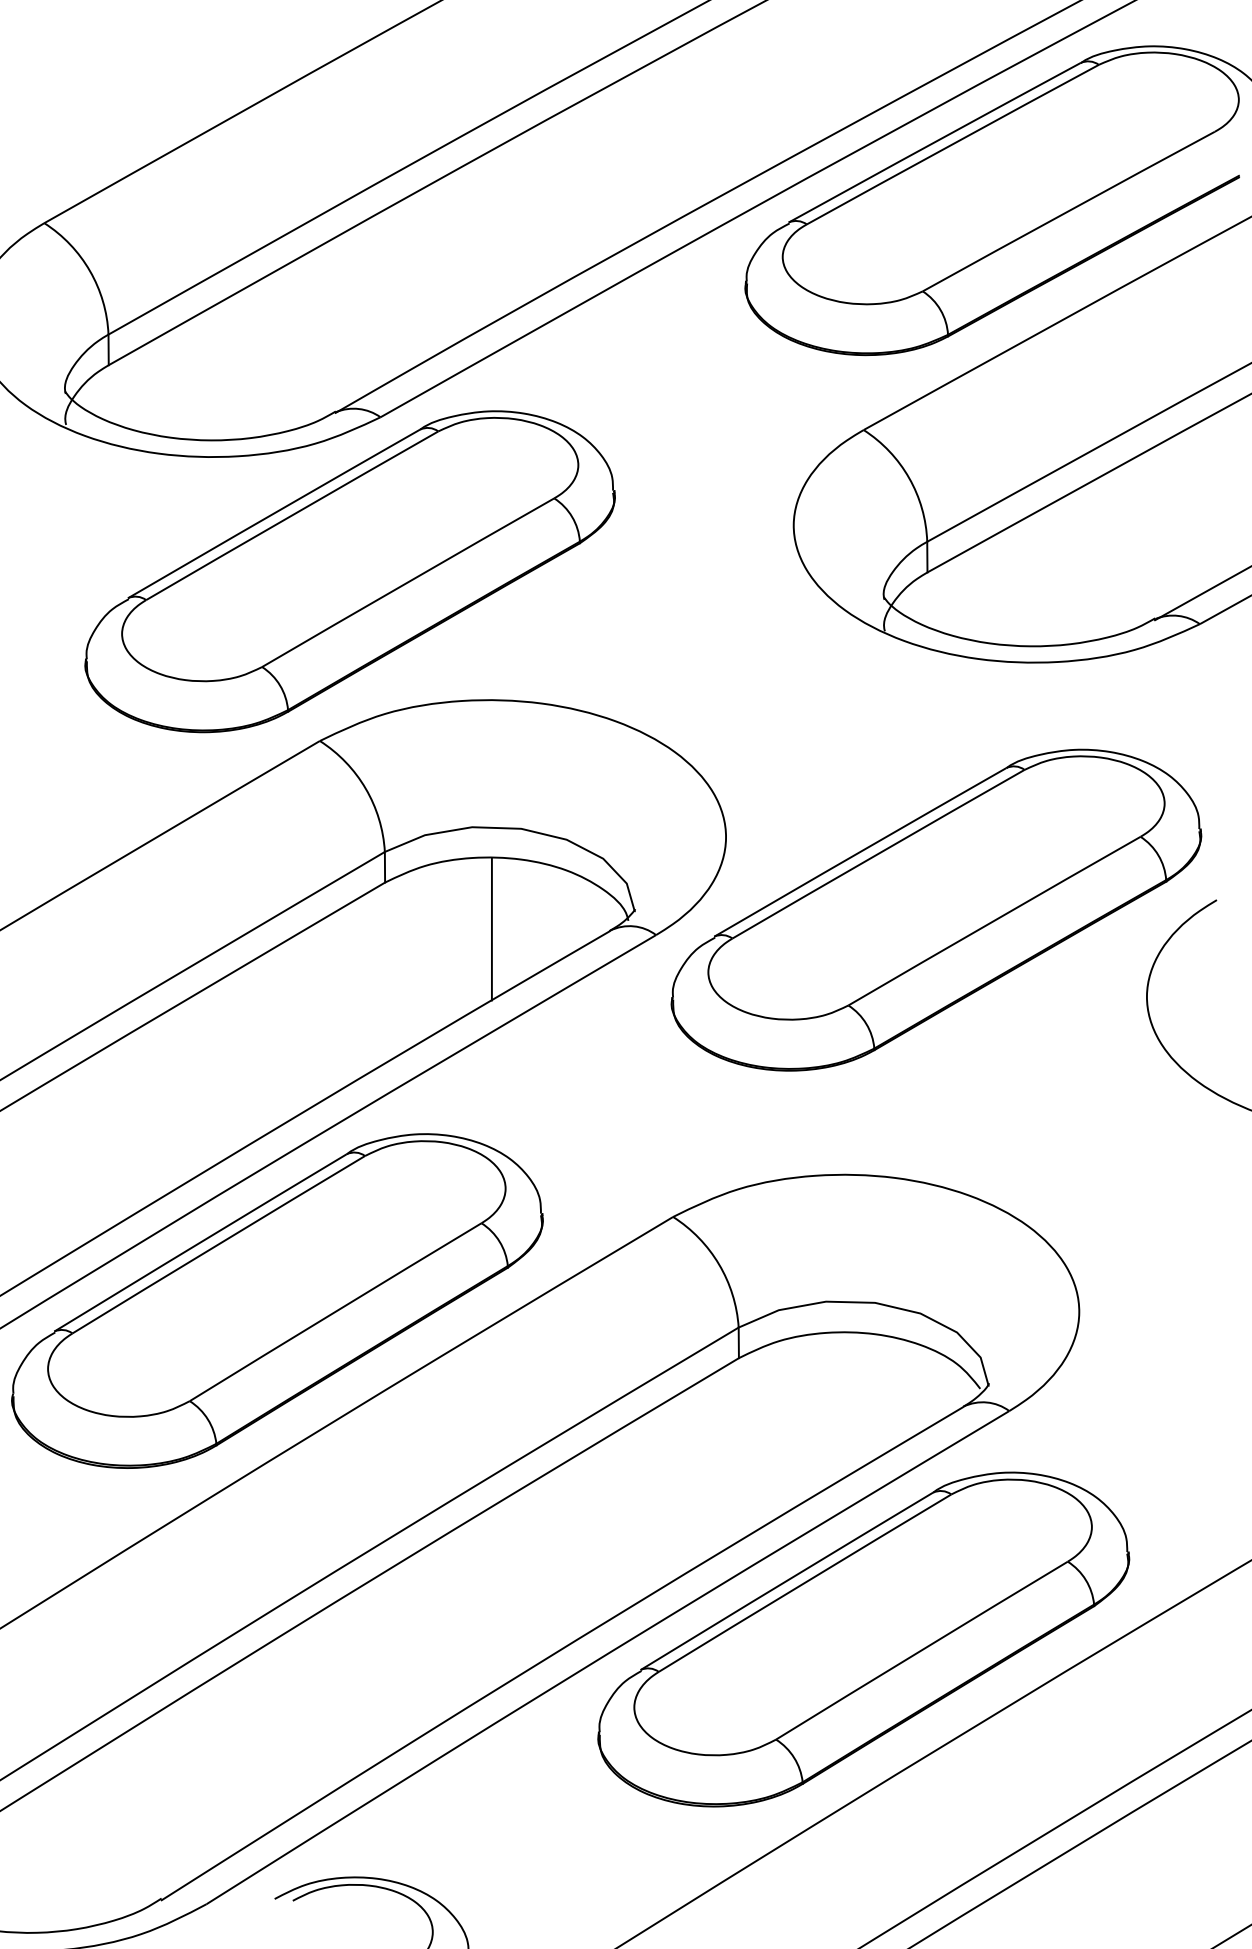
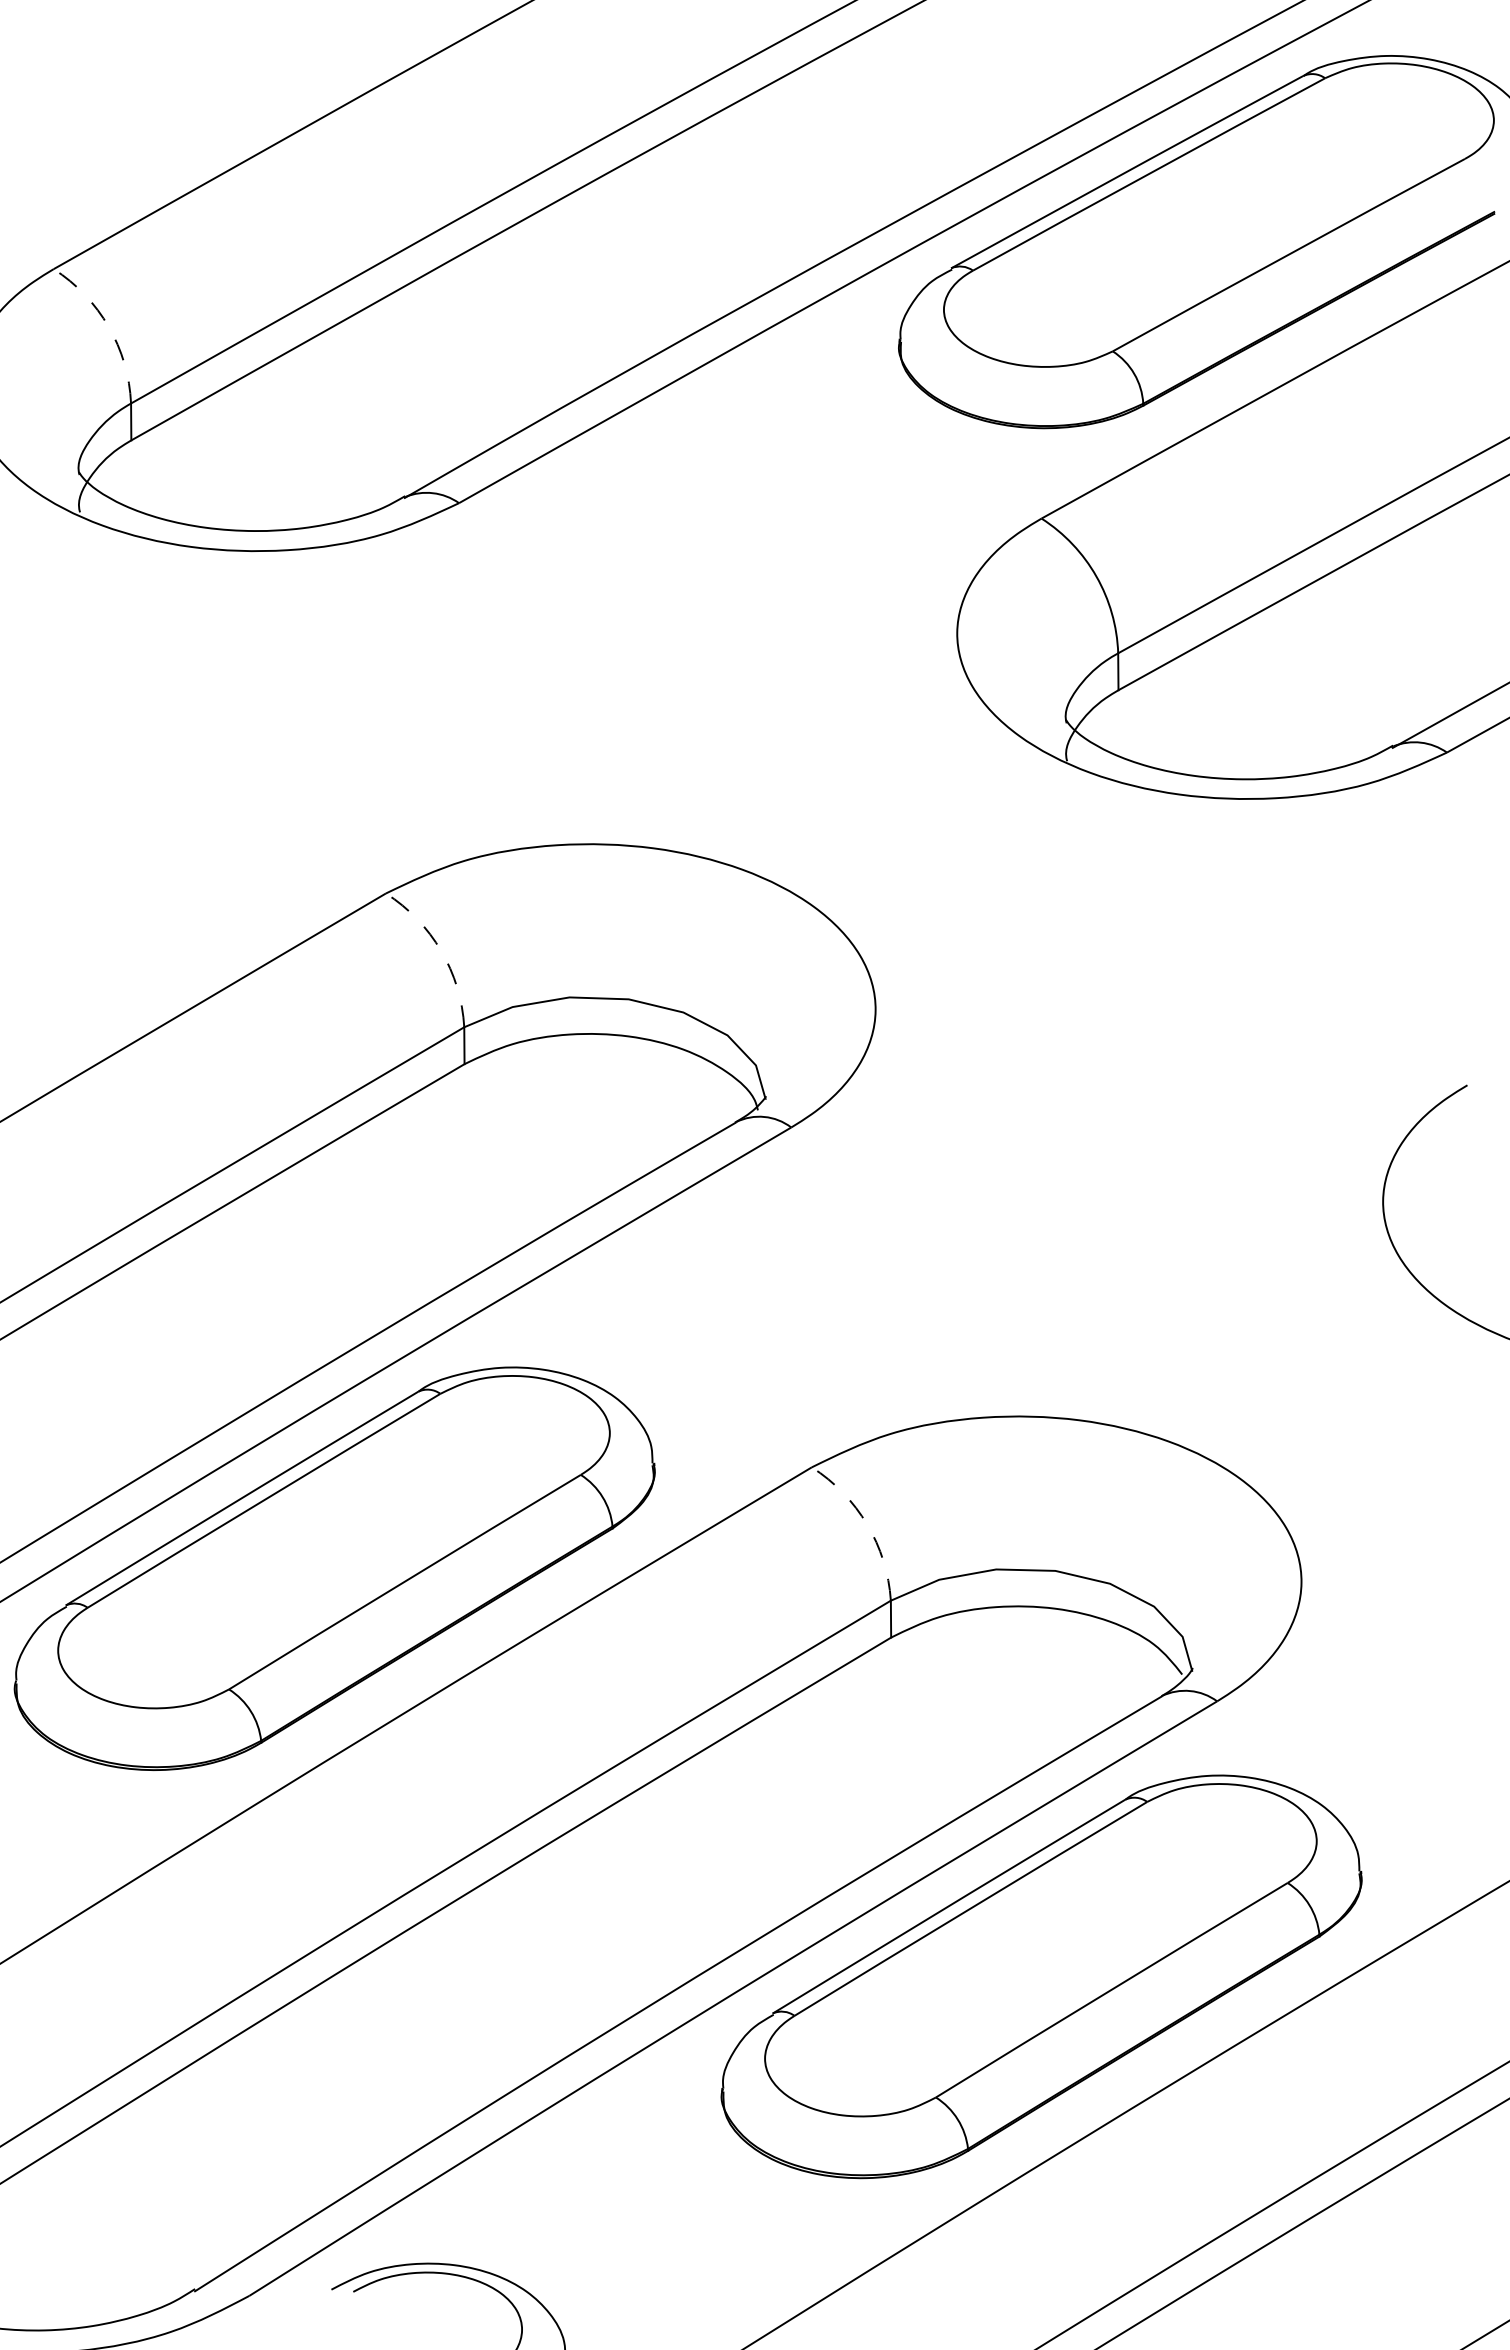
arc: (89, 270) -> (108, 326), solid -> dashed
part: (350, 571) -> (422, 689), removed
arc: (365, 788) -> (441, 950), solid -> dashed
part: (936, 910) -> (1129, 1097), removed
line: (492, 929) -> (593, 1120), removed
arc: (719, 1264) -> (867, 1524), solid -> dashed

